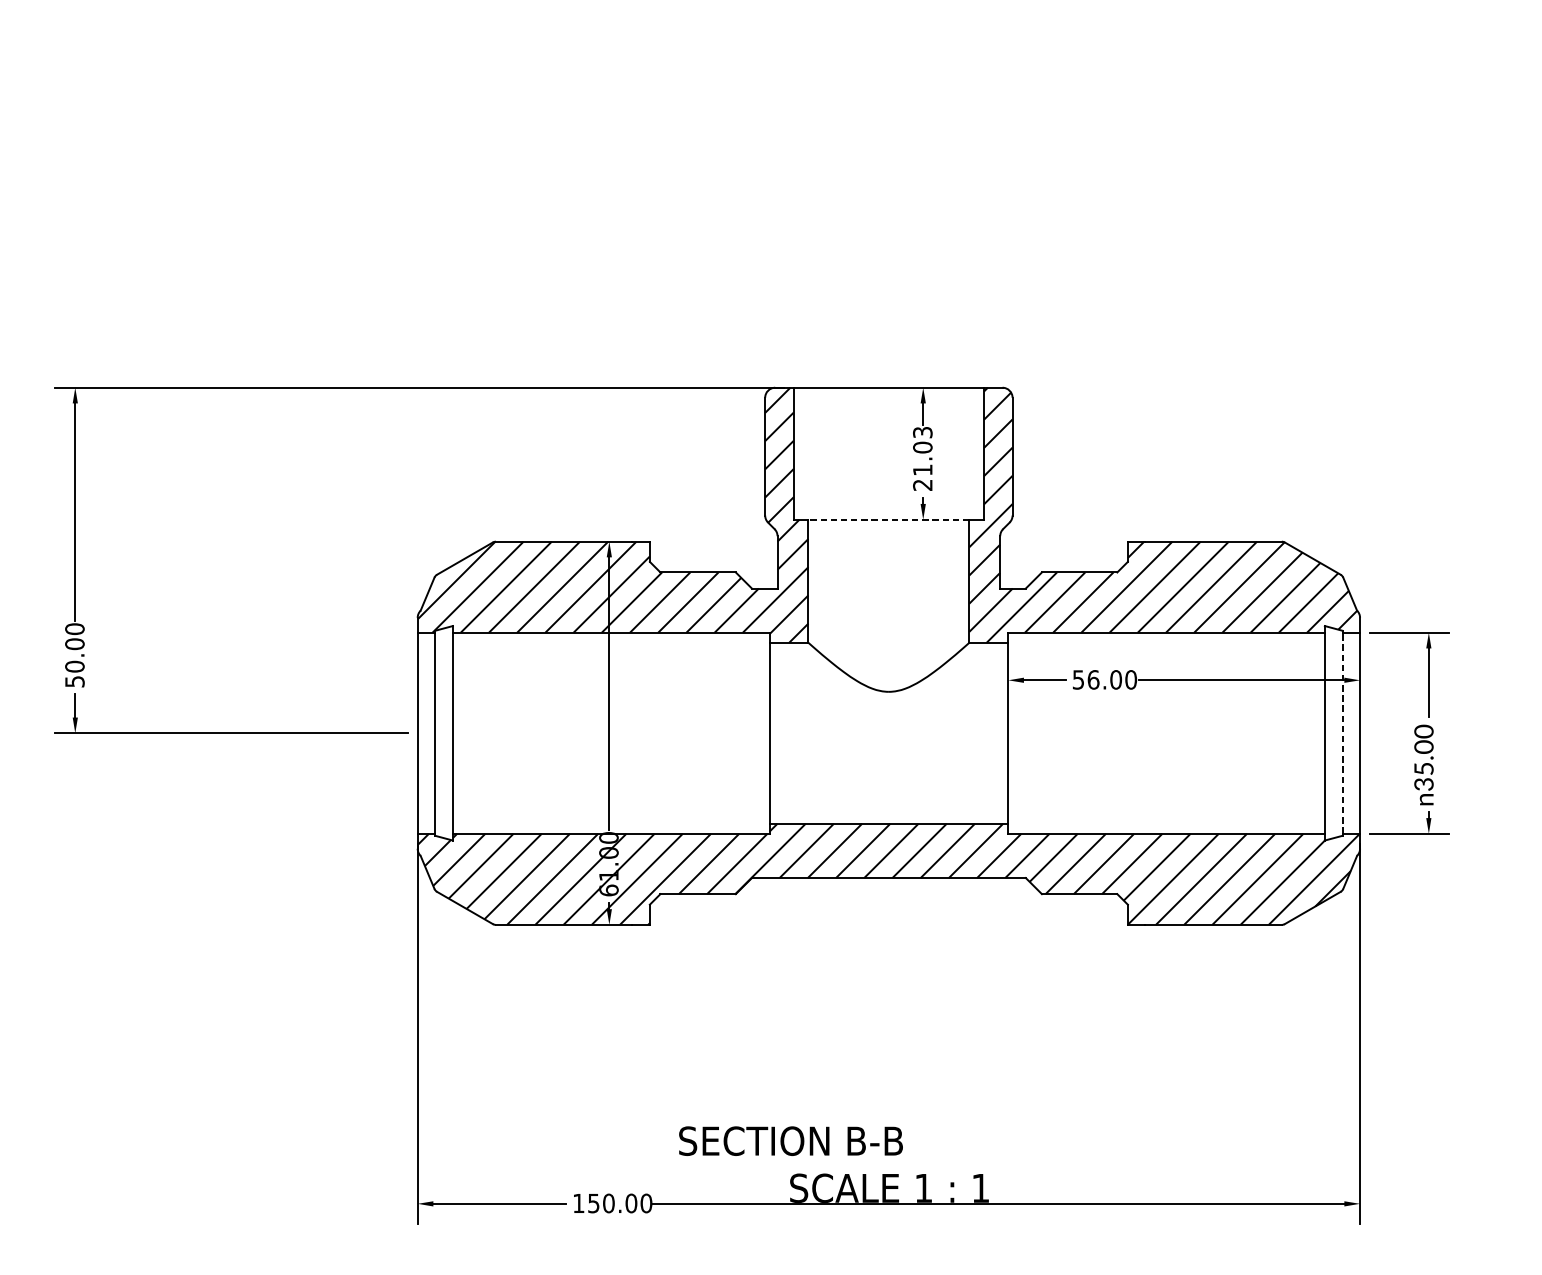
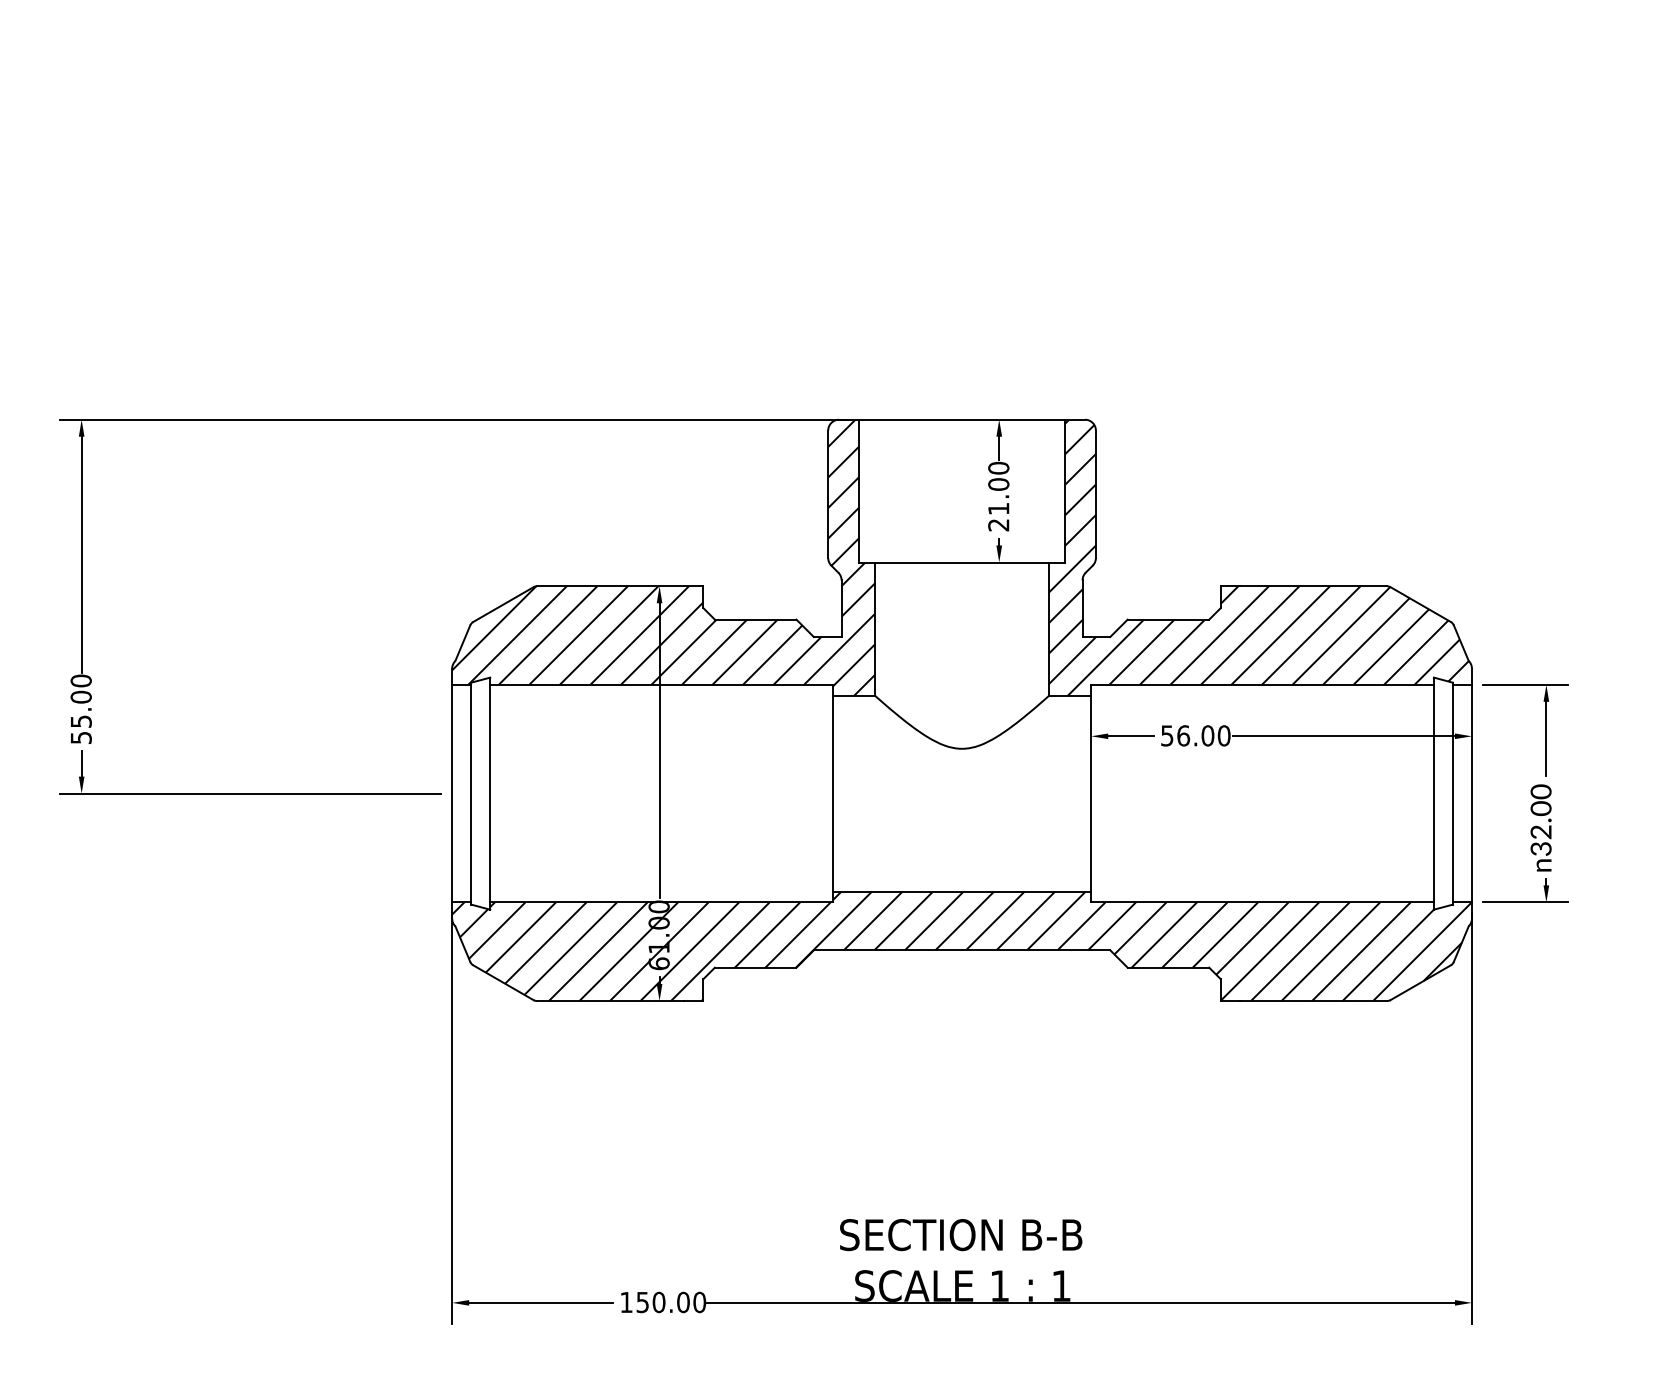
text: (922, 431) -> (998, 467), 21.03 -> 21.00
line: (888, 519) -> (961, 562), dashed -> solid
text: (74, 666) -> (80, 721), 50.00 -> 55.00
line: (1342, 733) -> (1452, 793), dashed -> solid
text: (1423, 769) -> (1540, 832), 35.00 -> 32.00
text: (791, 1141) -> (961, 1235), moved

